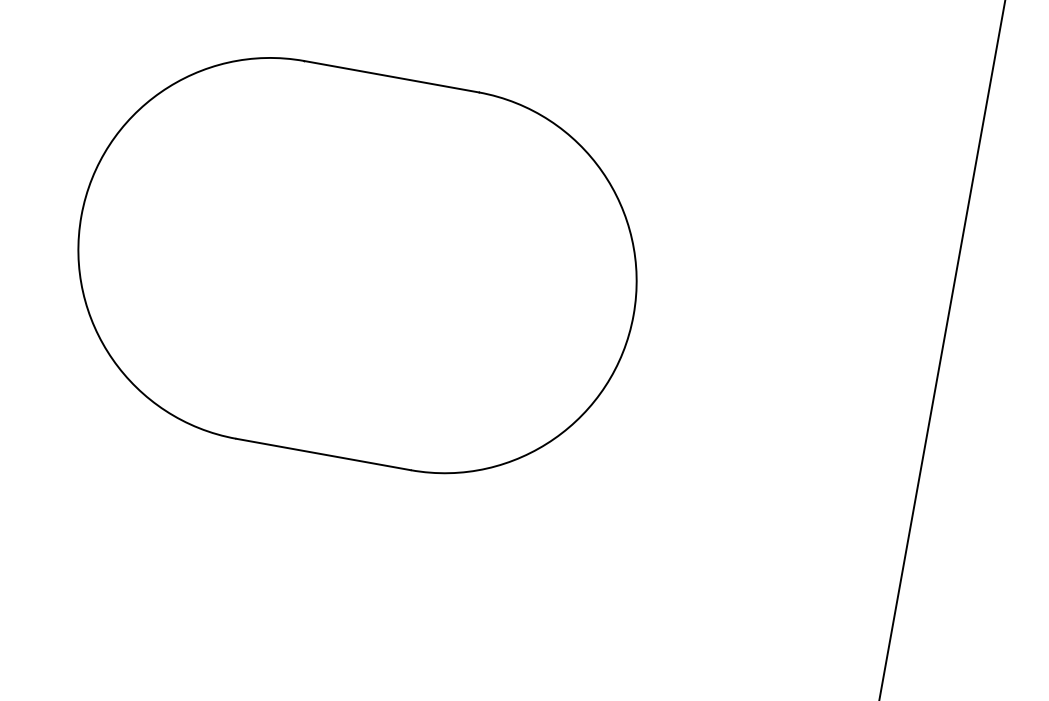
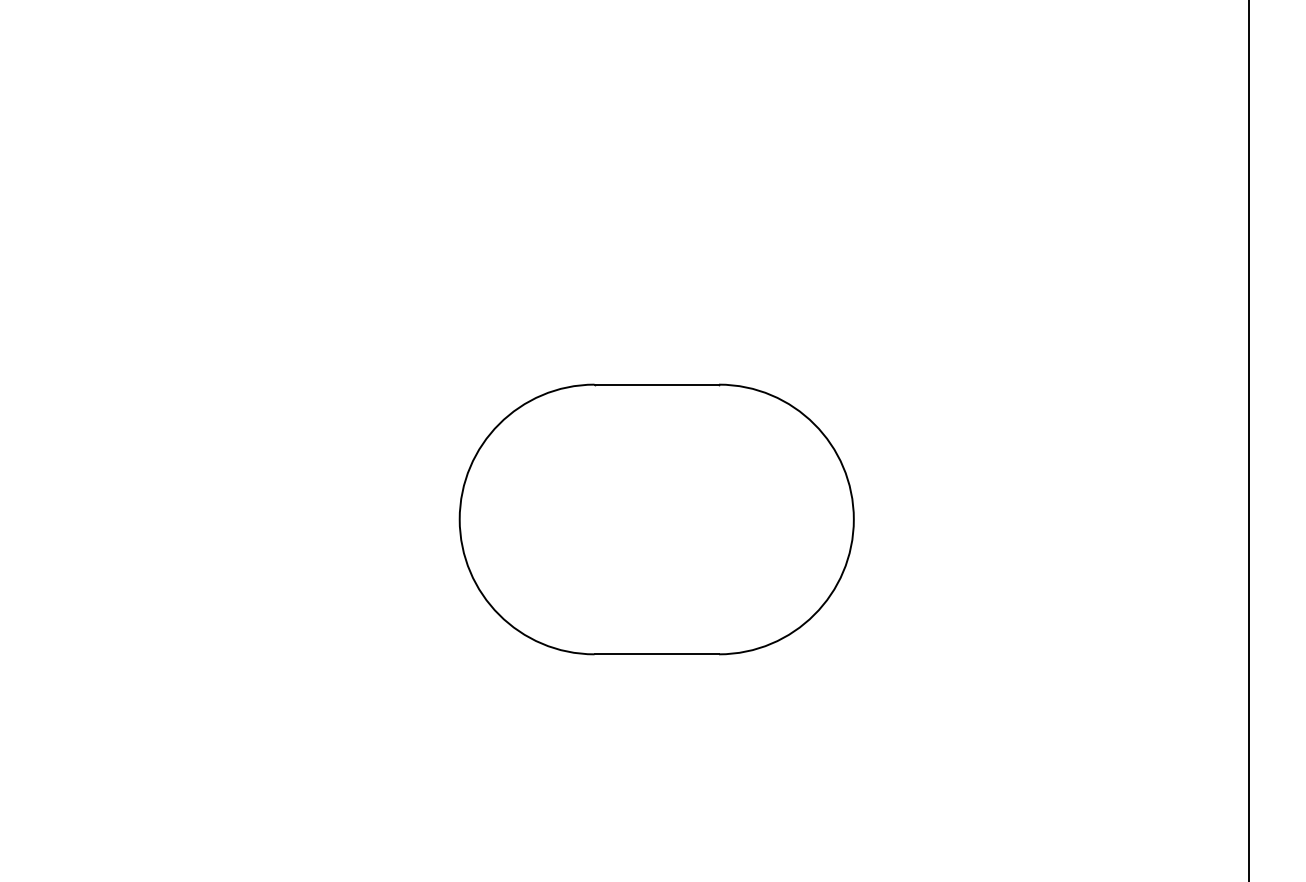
part: (357, 265) -> (656, 519), size x0.7

